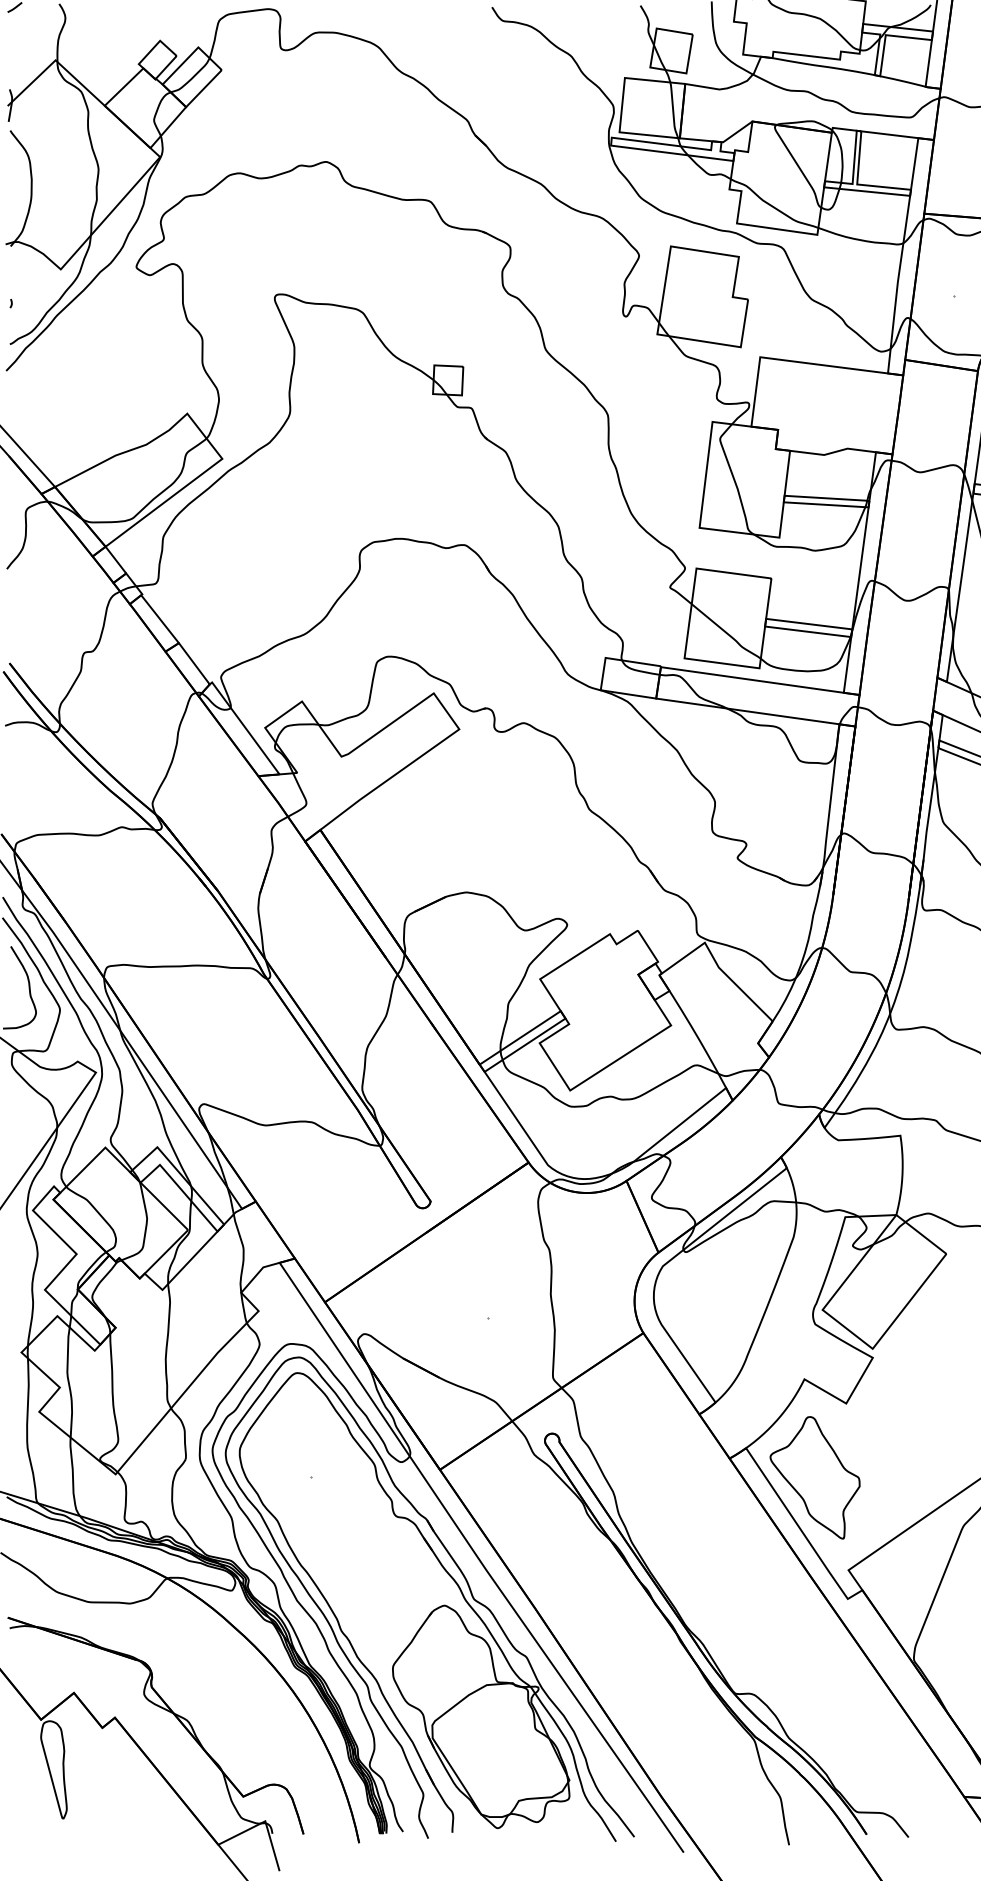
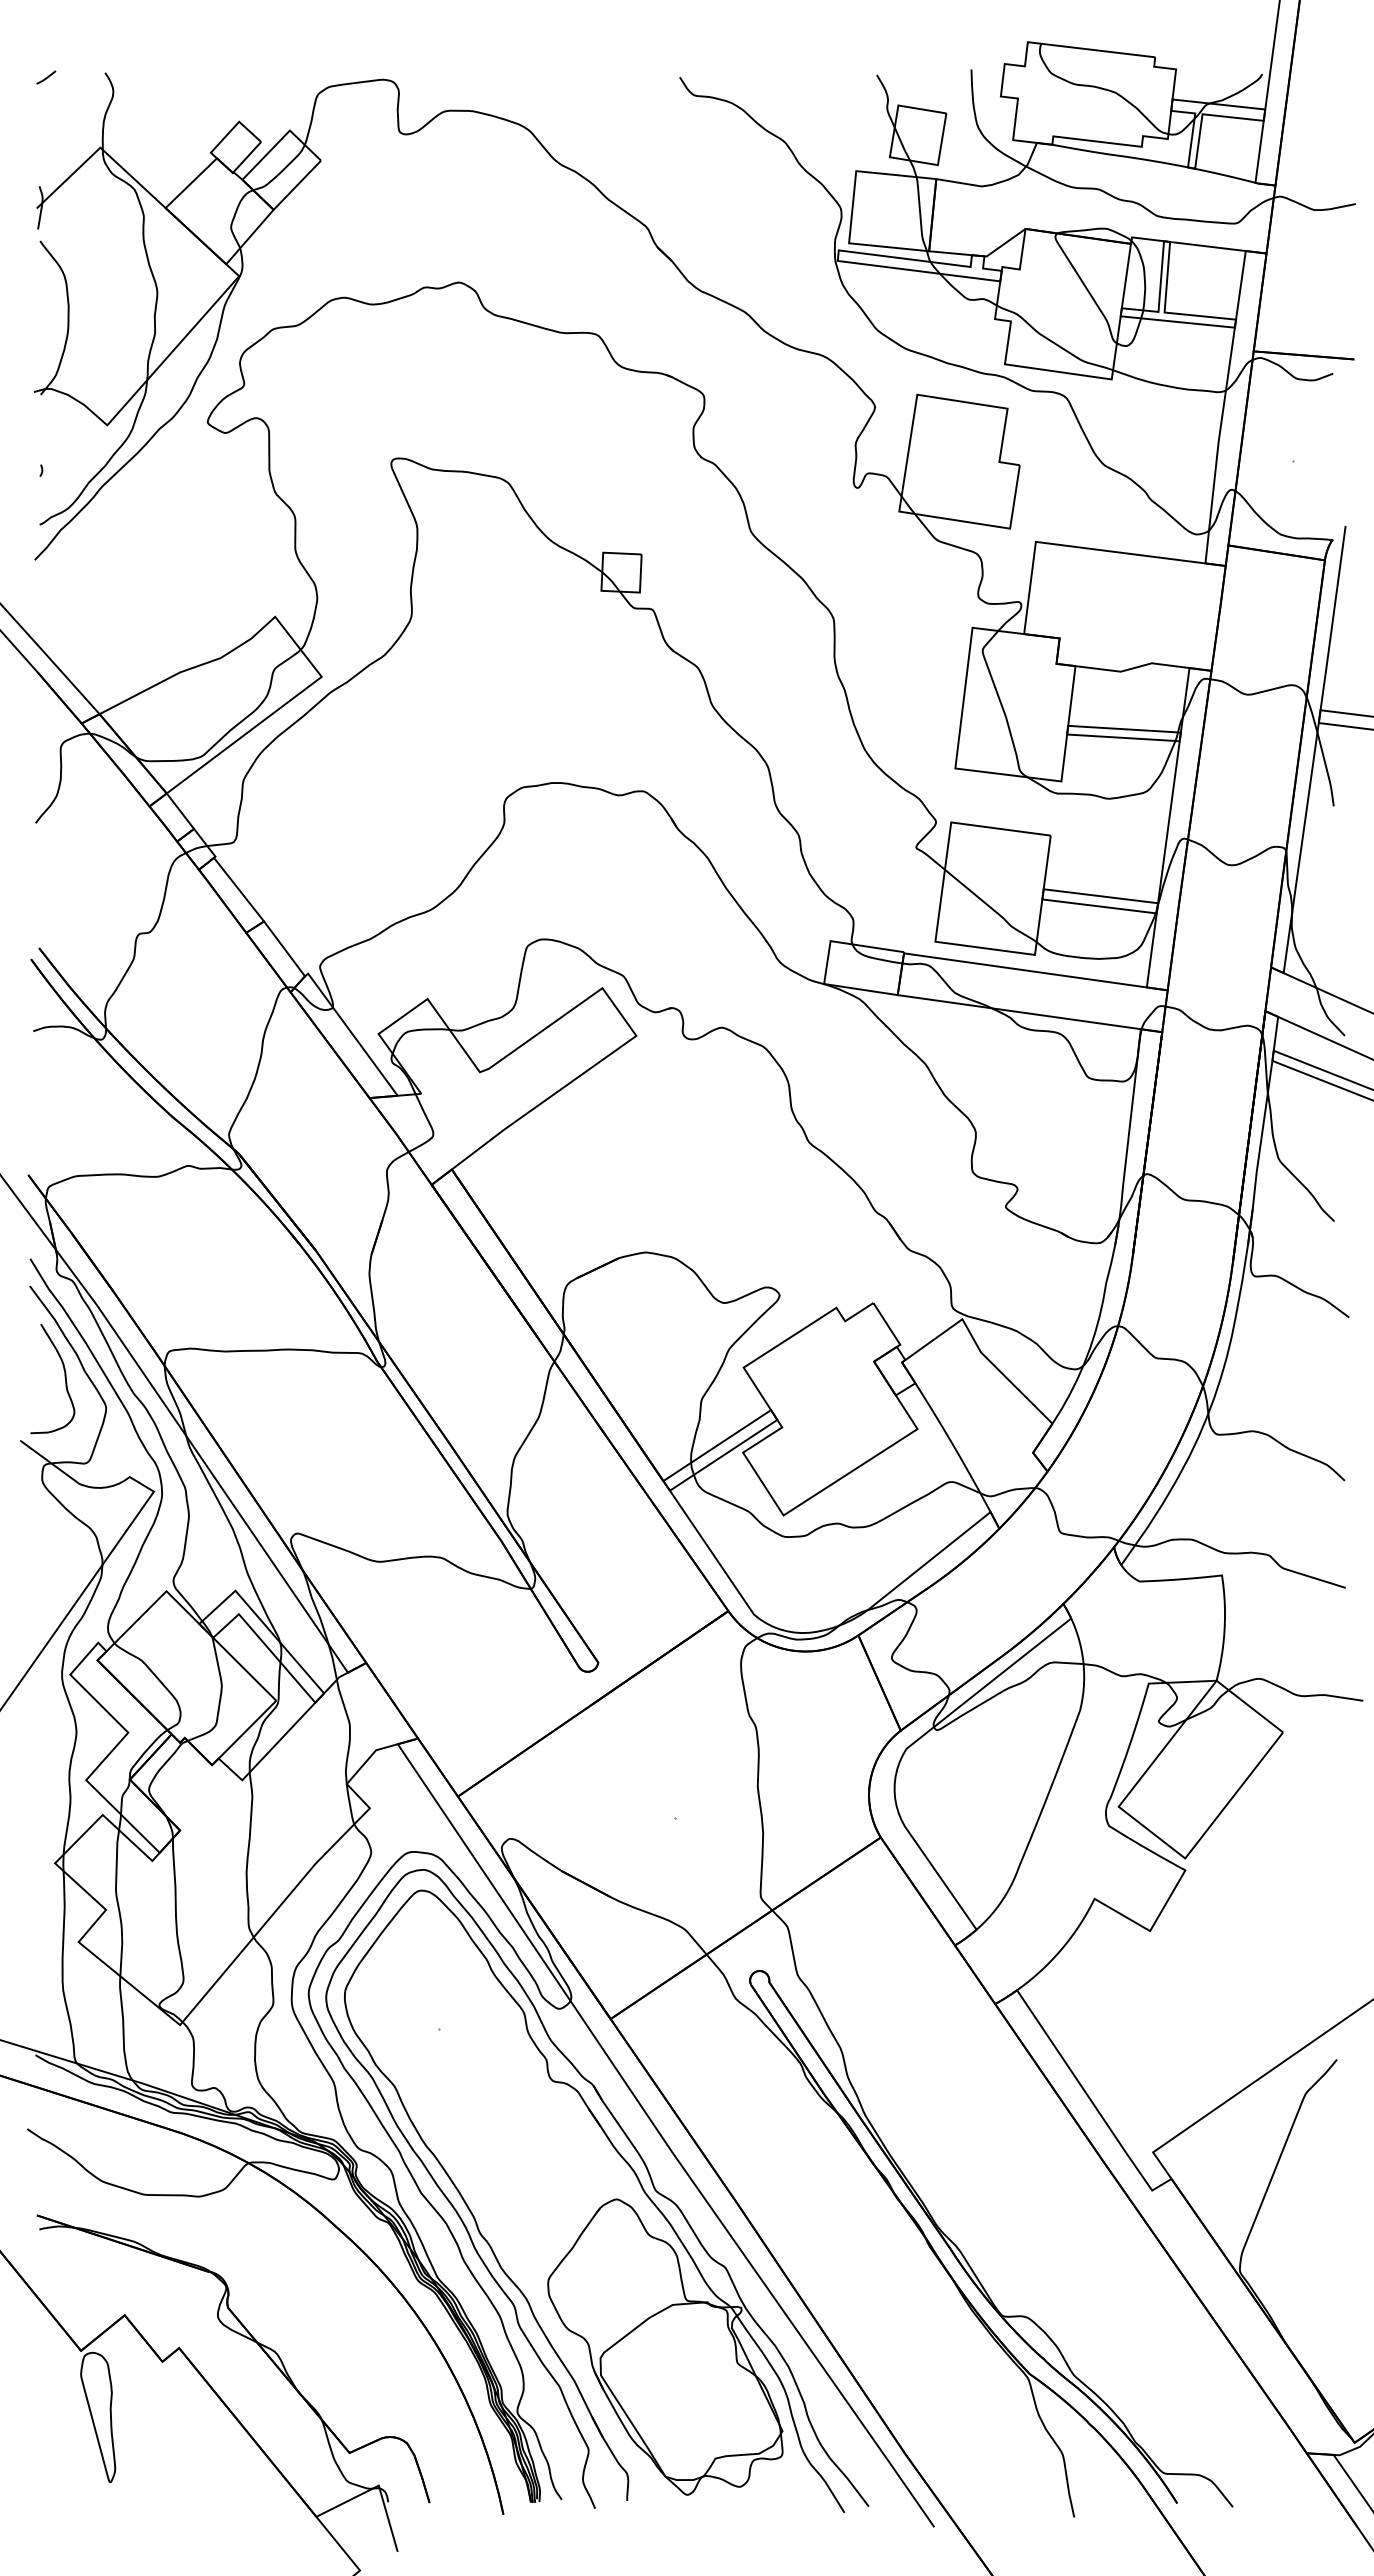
part: (814, 1477) -> (1108, 2029), removed

